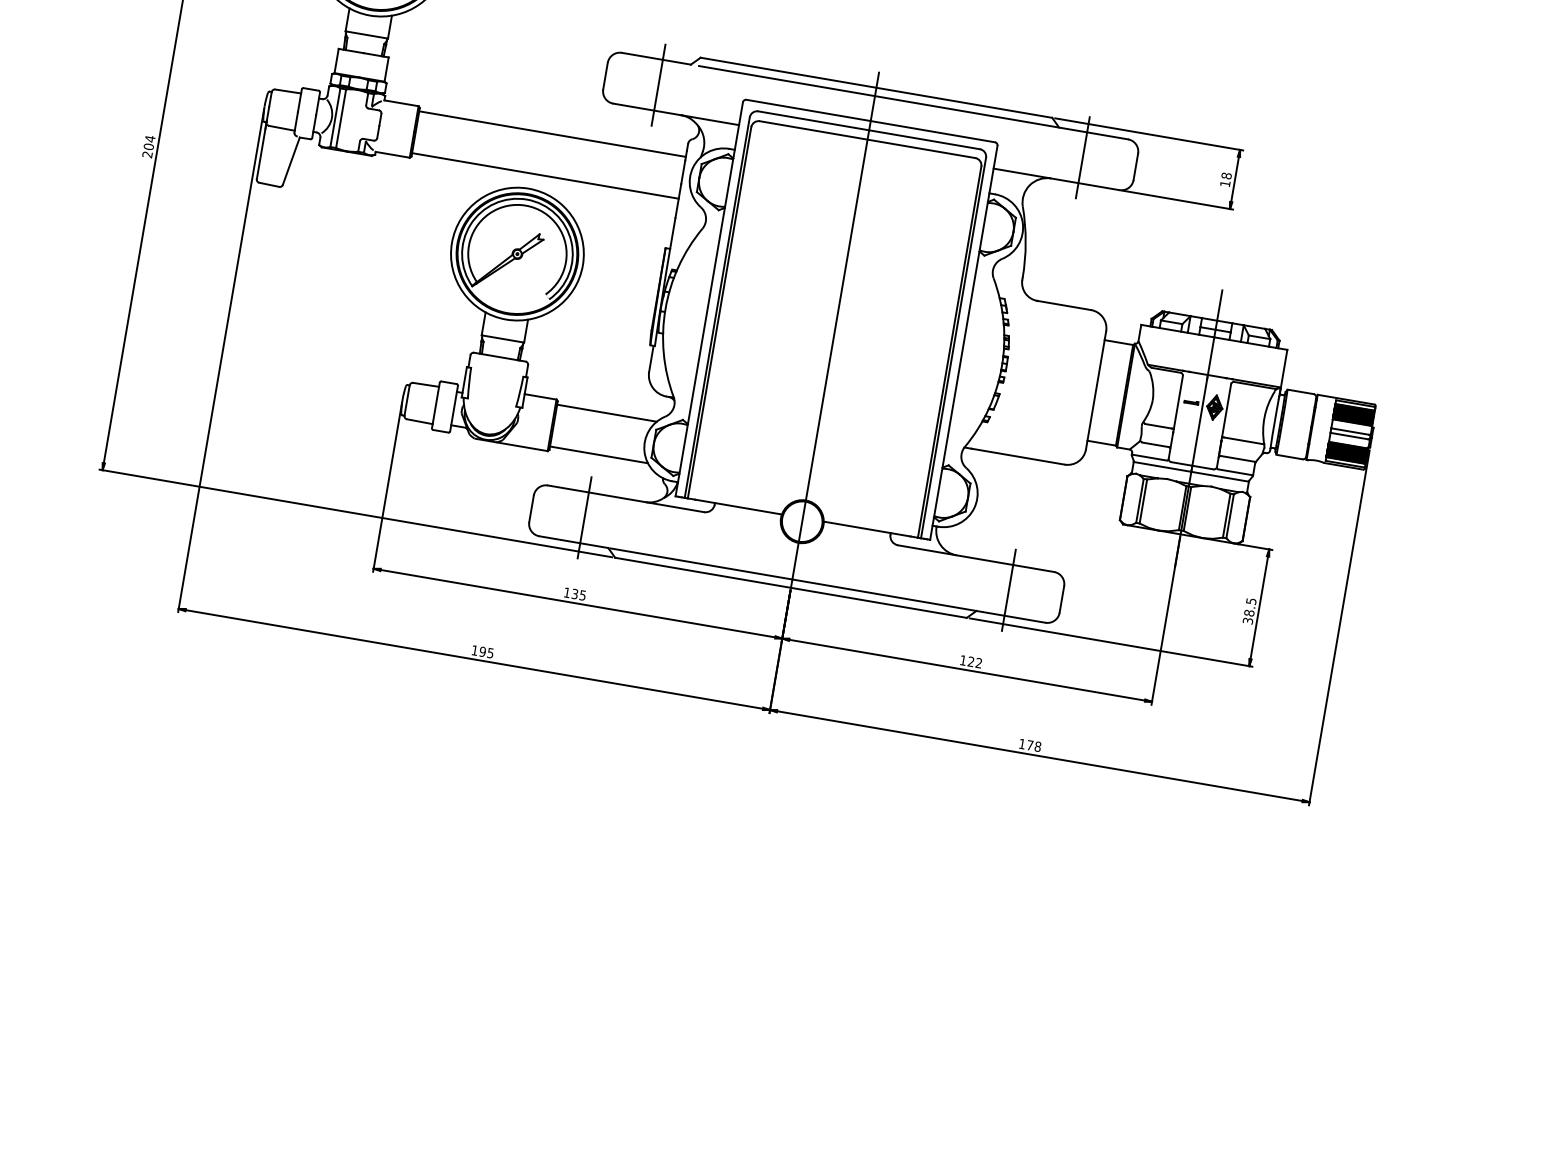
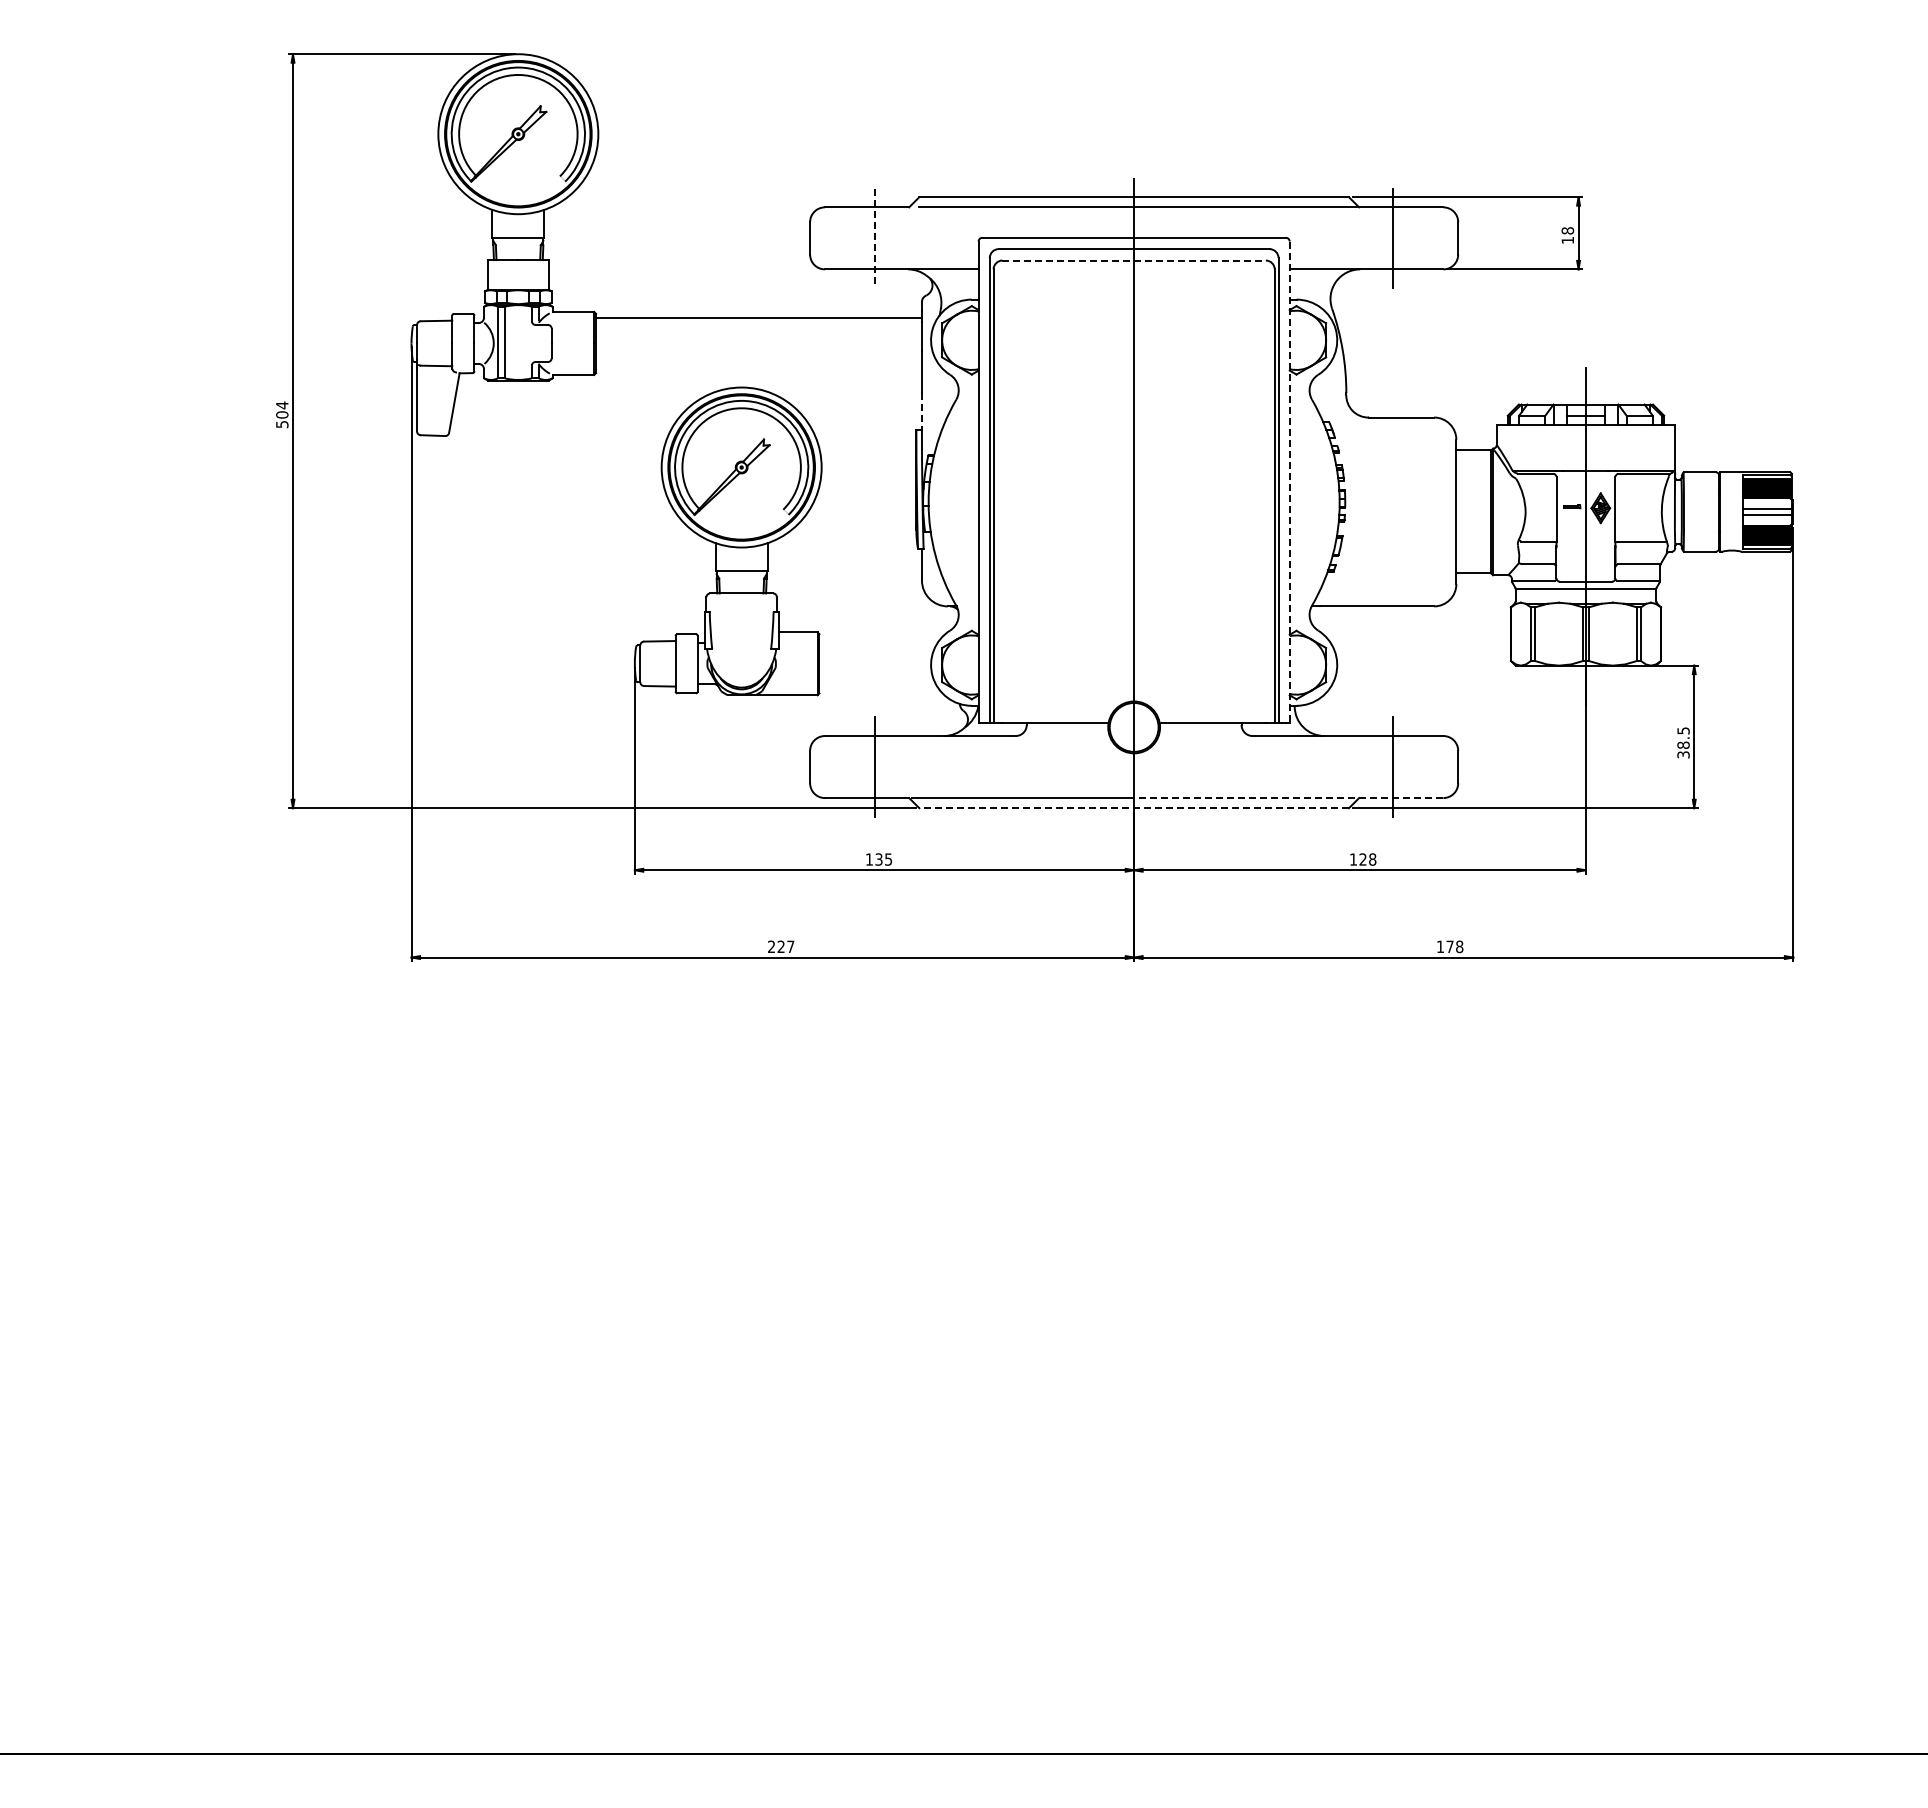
line: (658, 85) -> (874, 238), solid -> dashed
line: (867, 139) -> (1134, 260), solid -> dashed
text: (147, 154) -> (282, 424), 204 -> 504
line: (544, 176) -> (758, 369), removed
line: (672, 234) -> (921, 412), solid -> dashed
line: (963, 342) -> (1289, 482), solid -> dashed
line: (607, 413) -> (880, 638), removed
line: (599, 455) -> (879, 689), removed
line: (791, 588) -> (1134, 808), solid -> dashed
line: (918, 601) -> (1288, 798), solid -> dashed
text: (483, 651) -> (781, 946), 195 -> 227
text: (978, 663) -> (1372, 859), 122 -> 128

